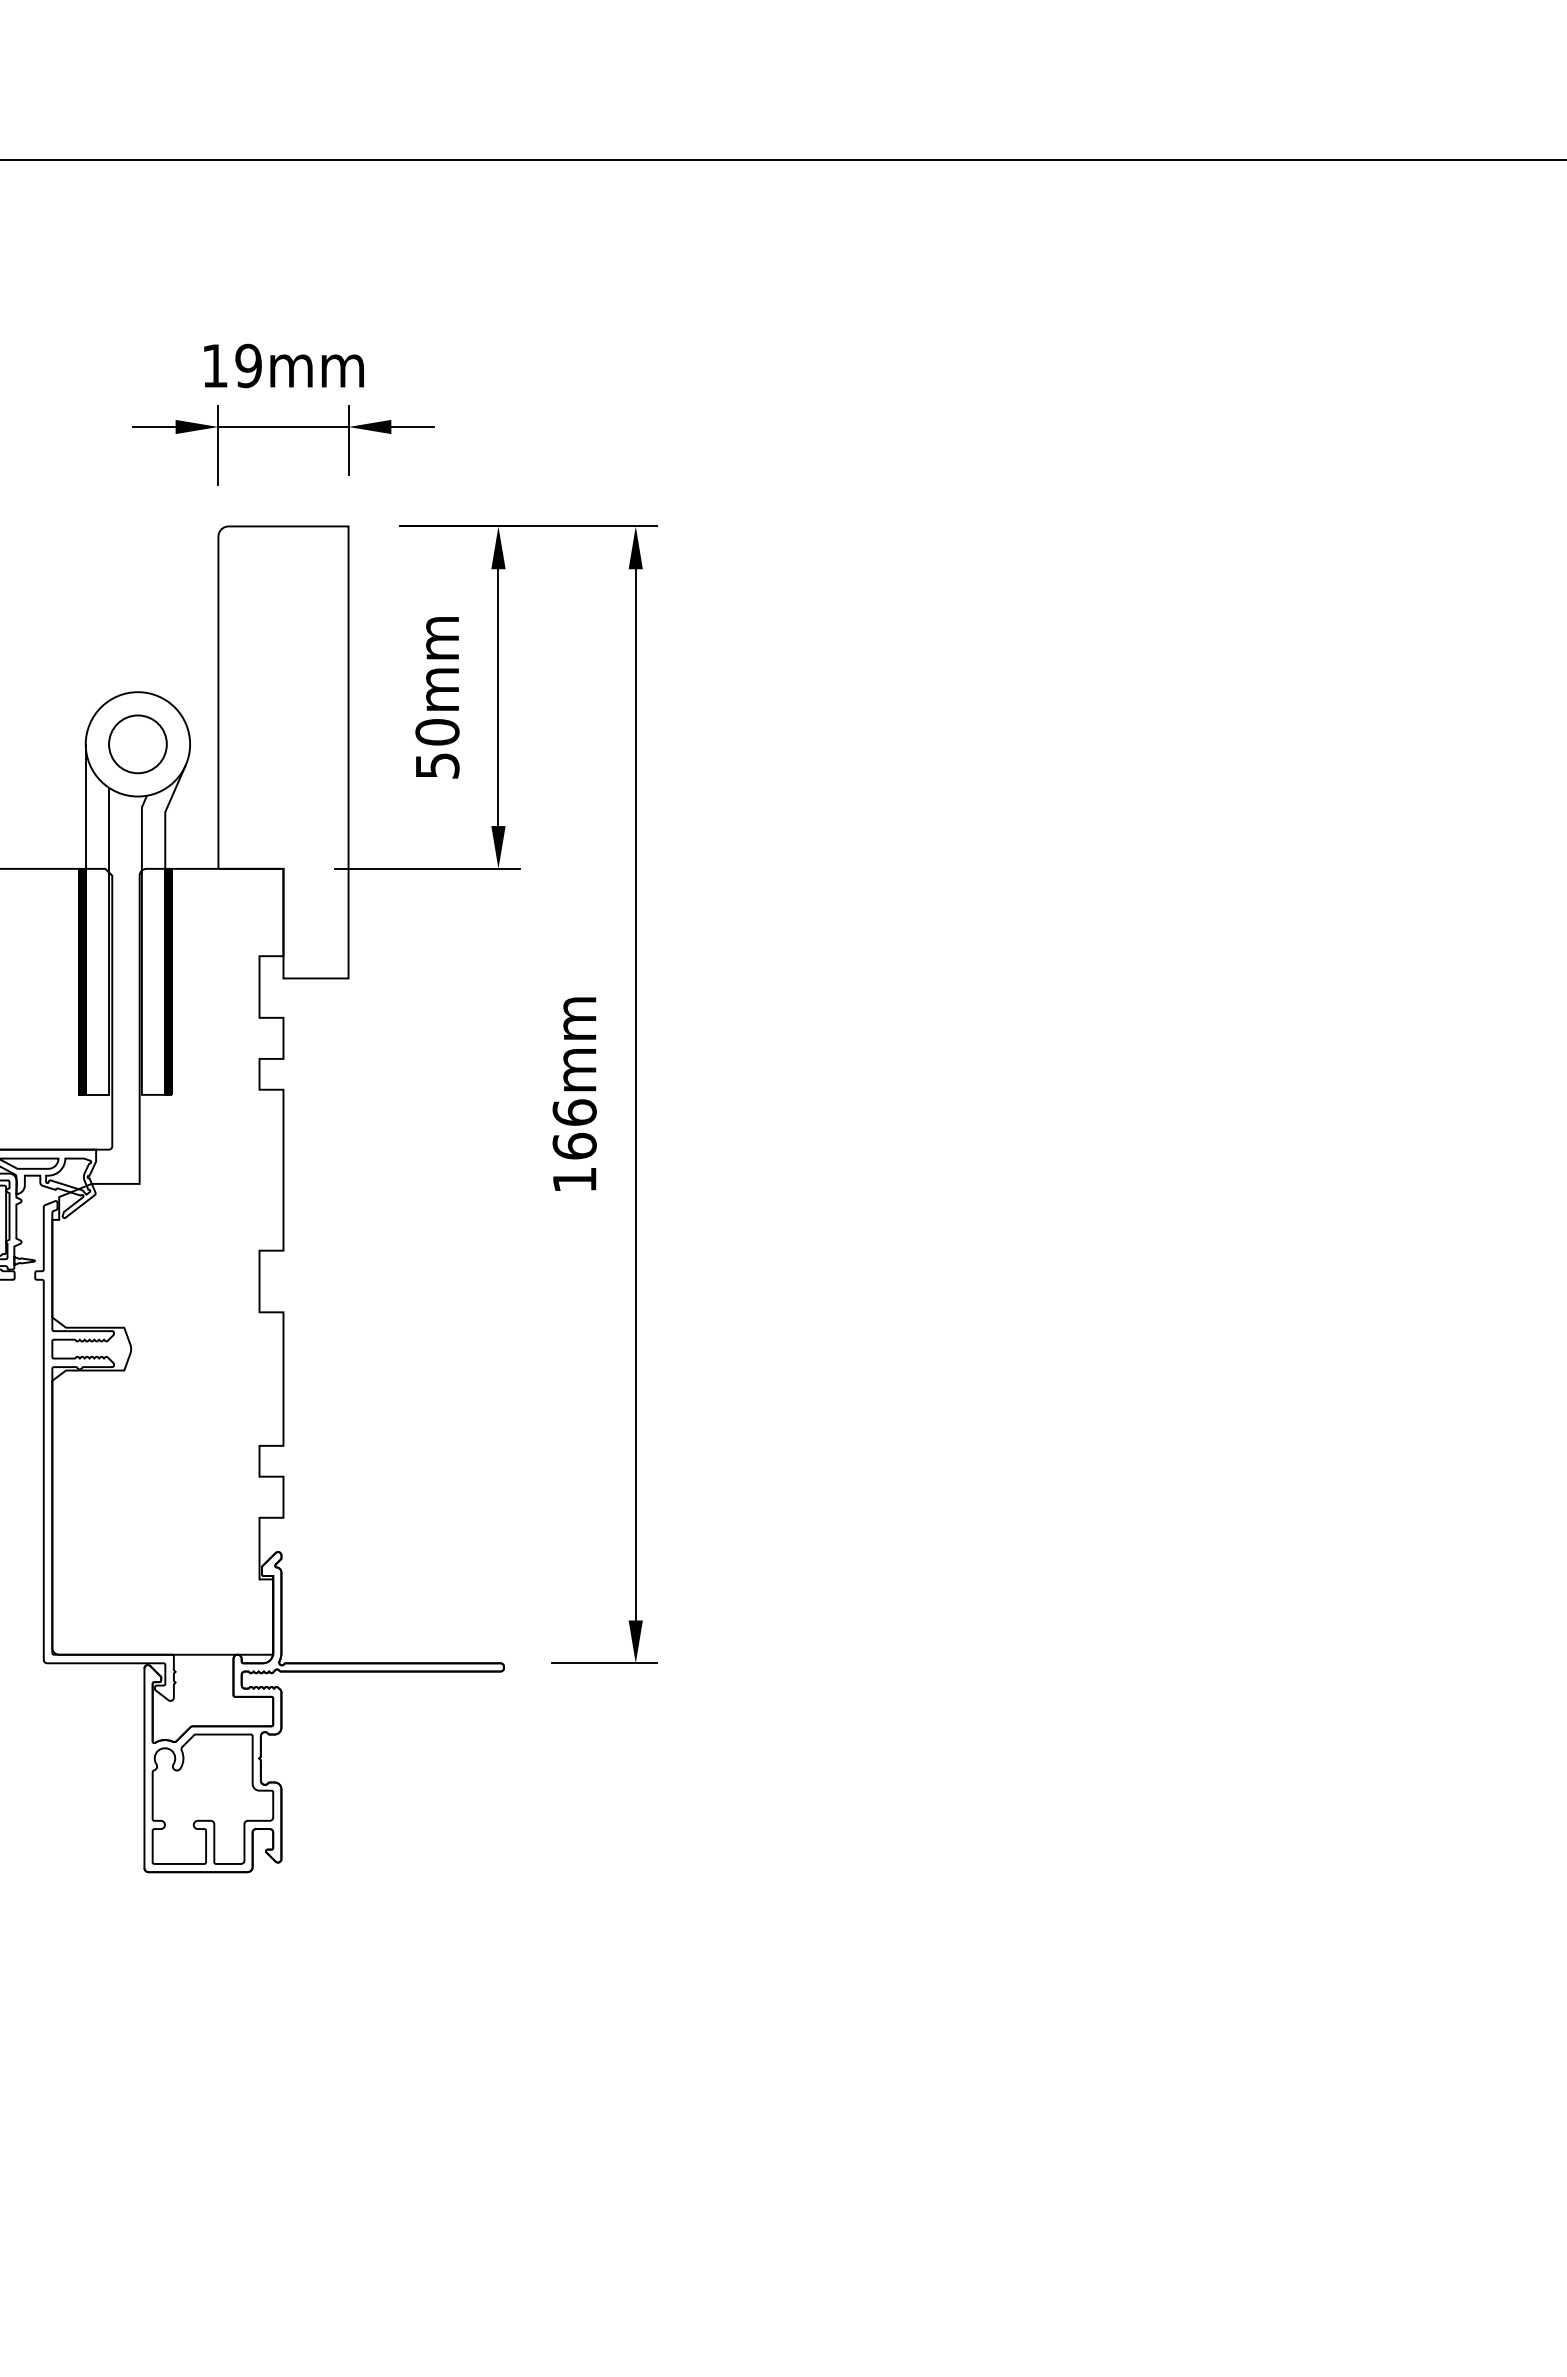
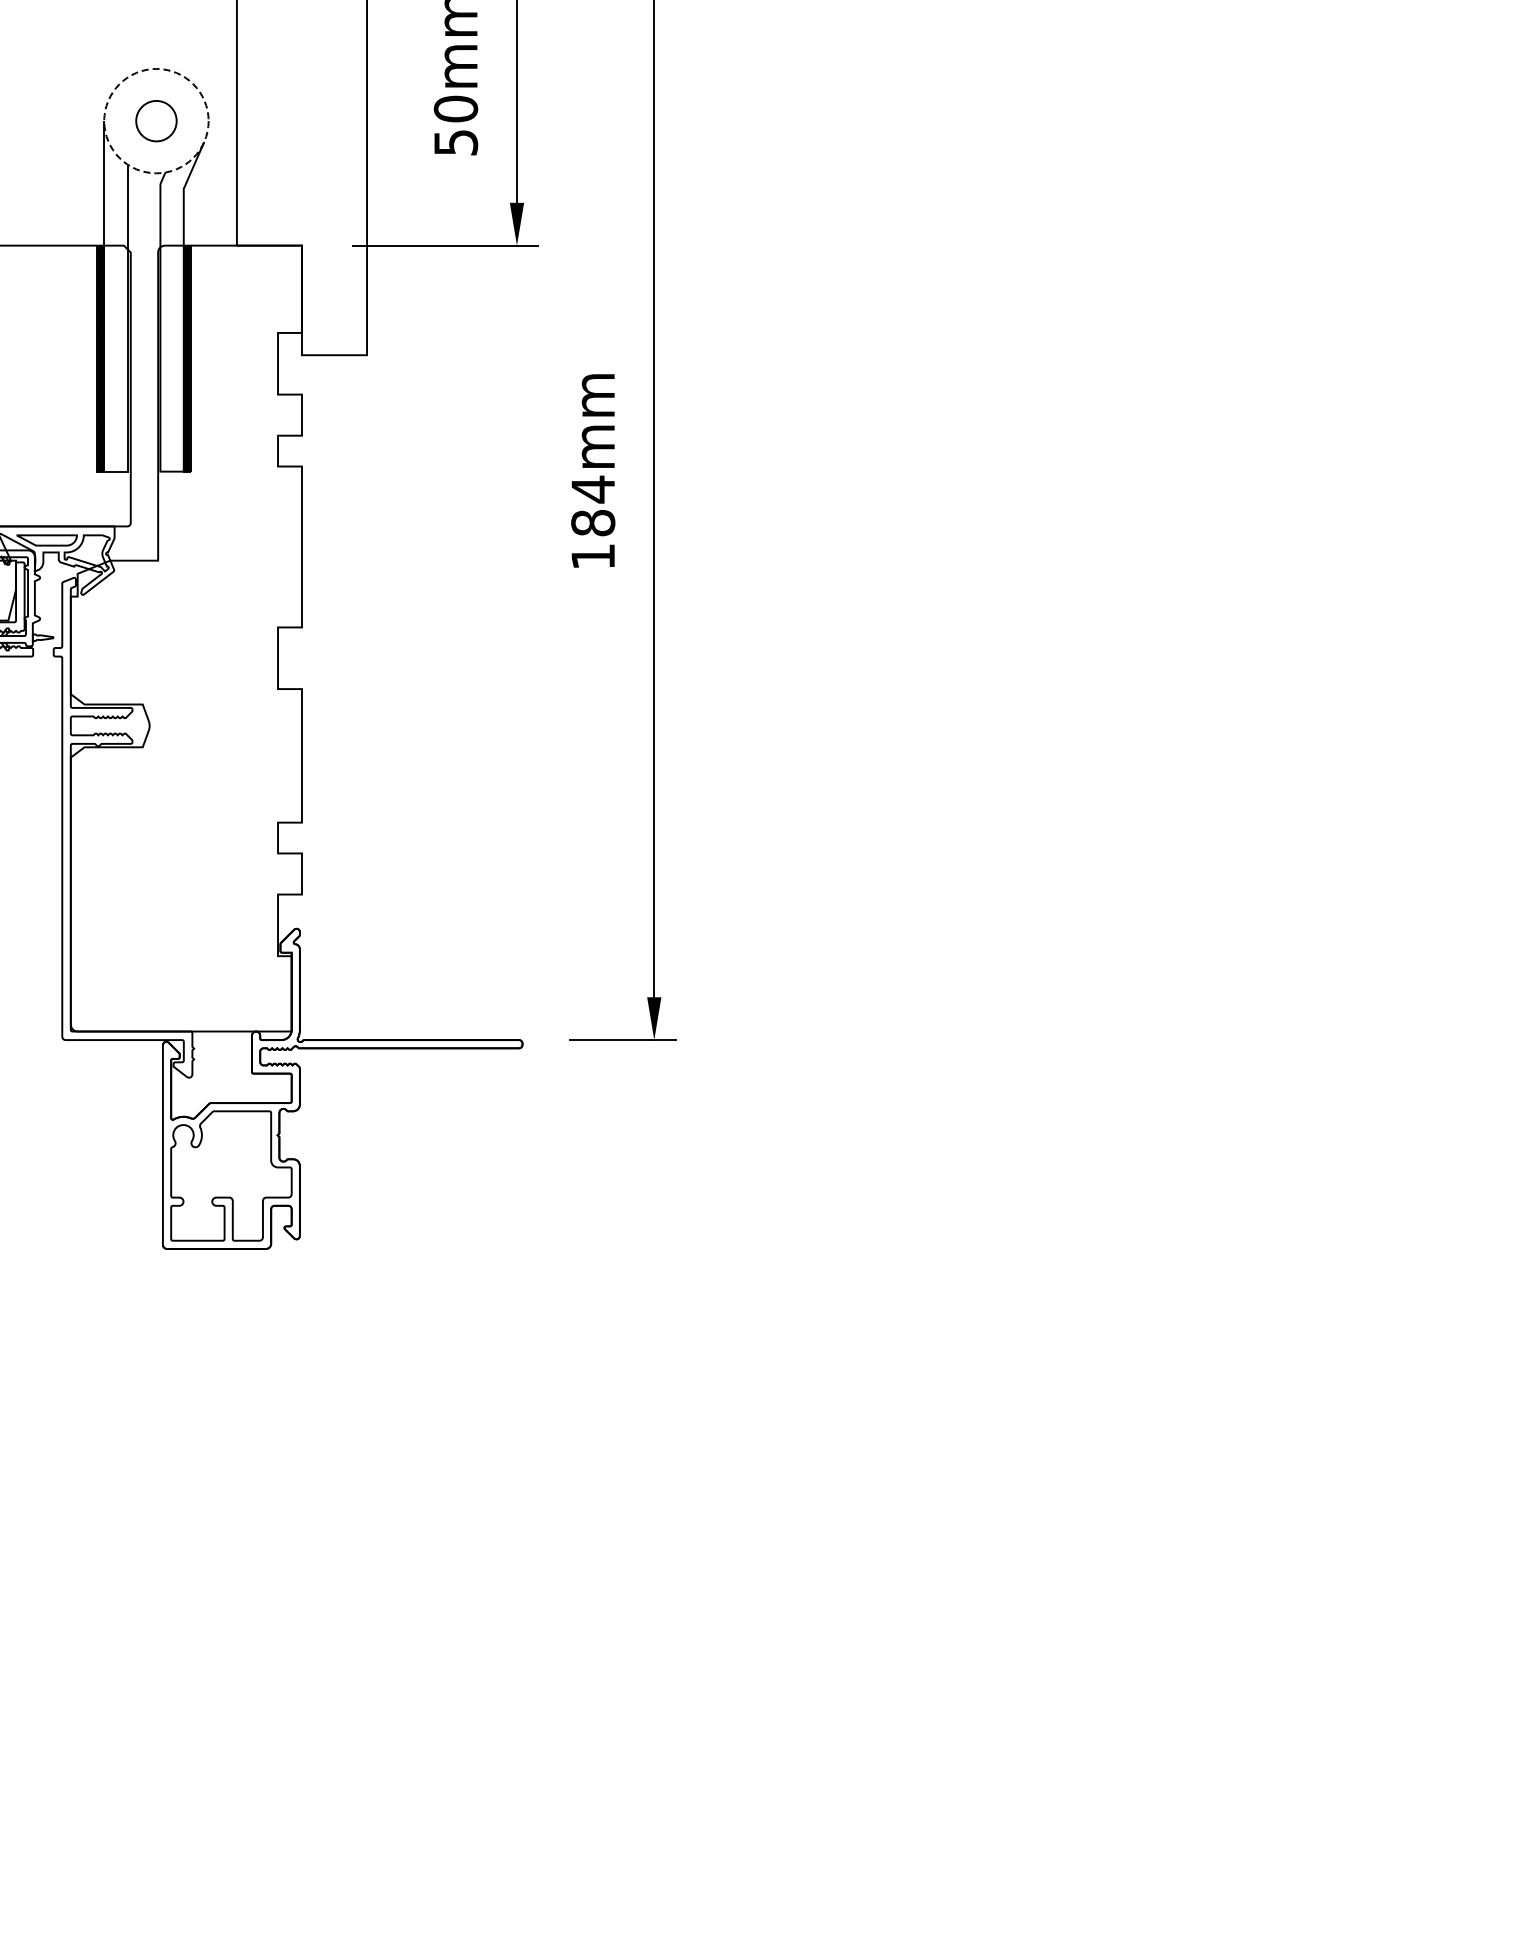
circle: (137, 744) -> (156, 121), size x0.7
circle: (137, 744) -> (156, 121), solid -> dashed
text: (574, 1128) -> (593, 505), 166mm -> 184mm

